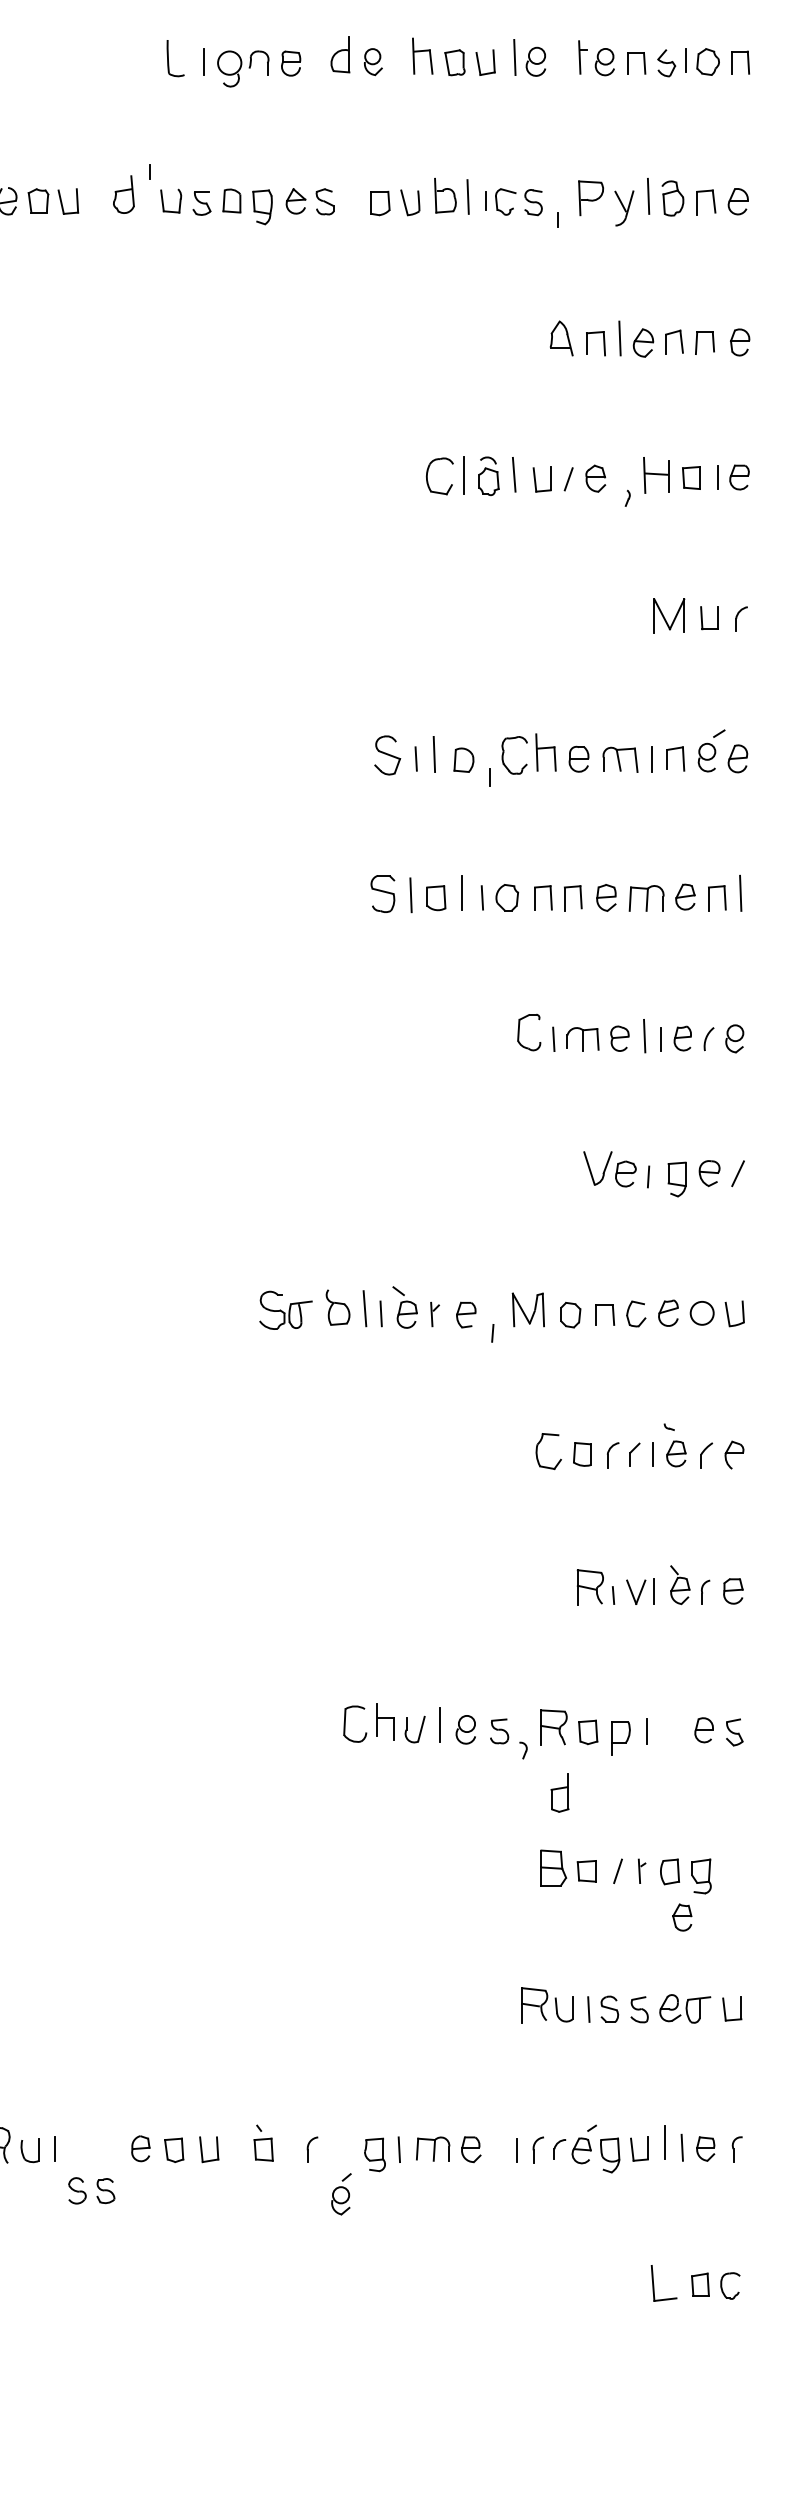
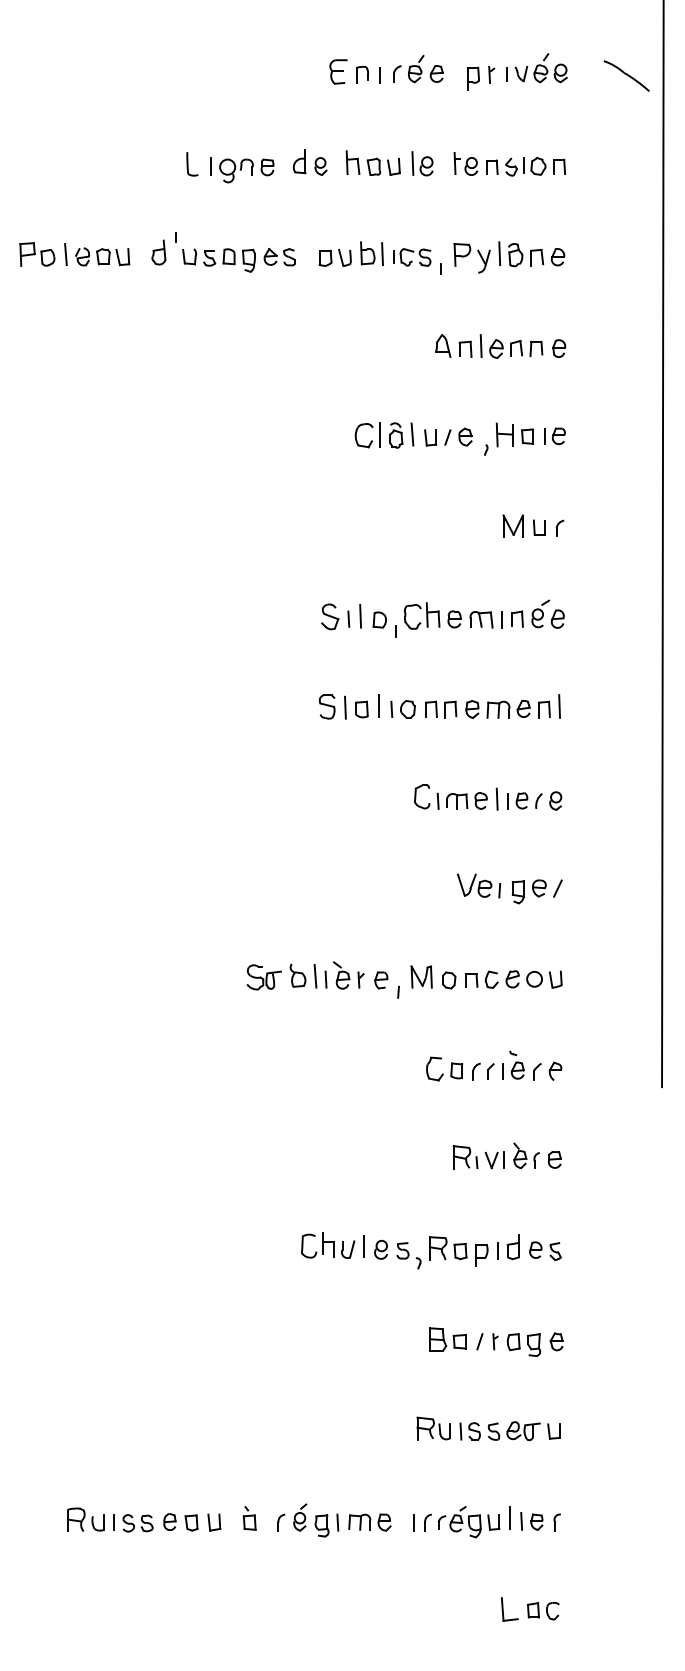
part: (558, 1793) -> (512, 1247), moved
part: (682, 1917) -> (556, 1341), moved
part: (90, 2191) -> (137, 1523), moved
part: (341, 2194) -> (300, 1517), moved

